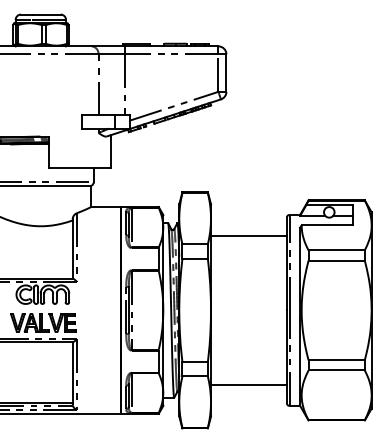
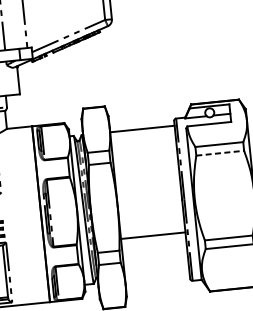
line: (248, 236) -> (142, 129), moved
line: (337, 260) -> (220, 153), solid -> dashed
line: (248, 384) -> (152, 235), moved

